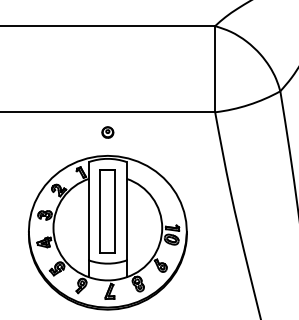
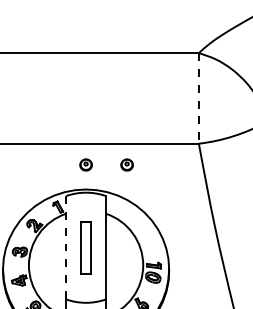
line: (215, 69) -> (199, 98), solid -> dashed
part: (146, 132) -> (126, 164), added
line: (89, 211) -> (66, 248), solid -> dashed
part: (107, 211) -> (85, 248), size x0.6

